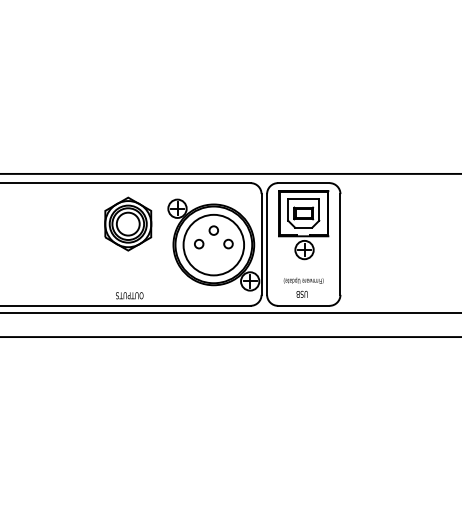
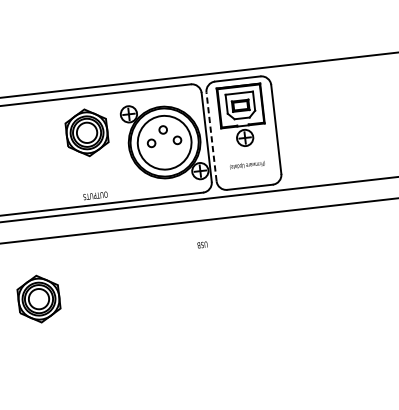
line: (267, 243) -> (211, 135), solid -> dashed
text: (301, 293) -> (201, 244), moved
part: (53, 403) -> (39, 298), added

